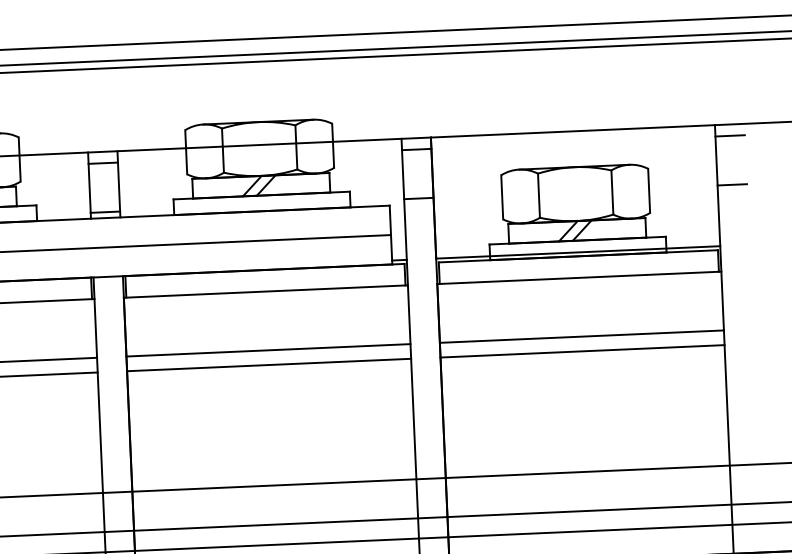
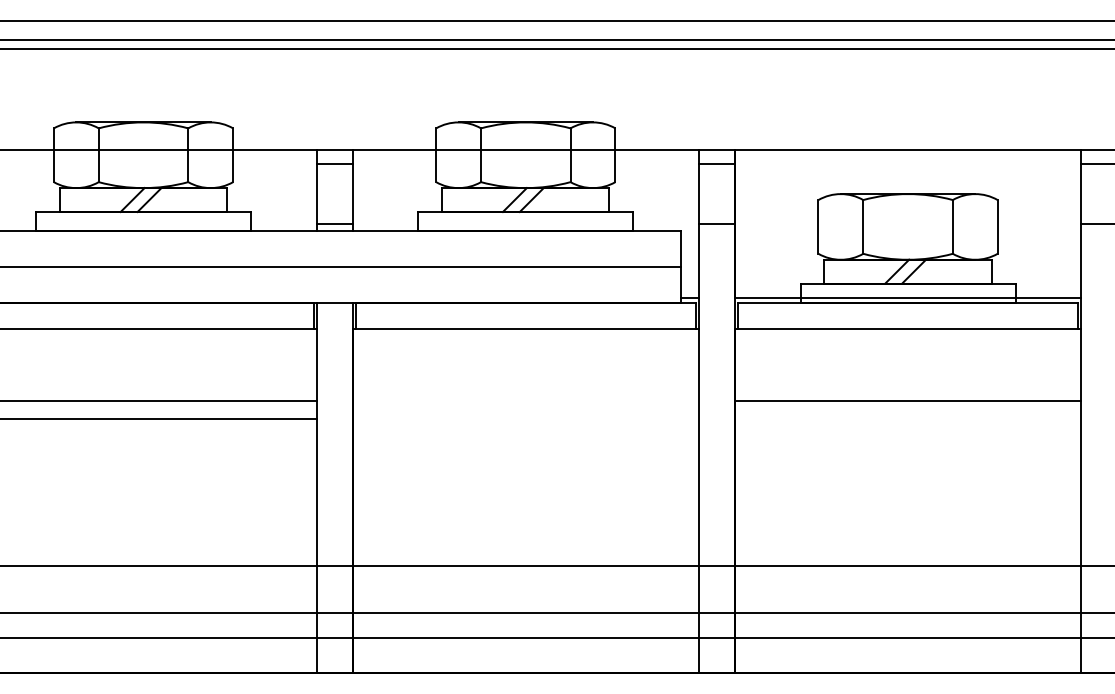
line: (268, 350) -> (525, 400), removed
line: (582, 351) -> (907, 418), removed
line: (268, 364) -> (525, 418), removed

